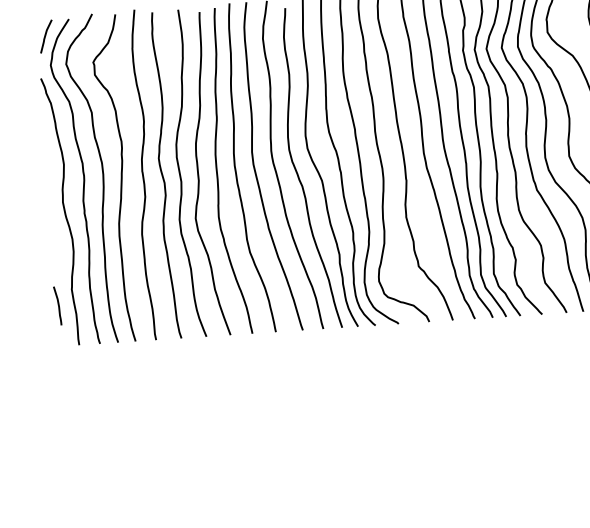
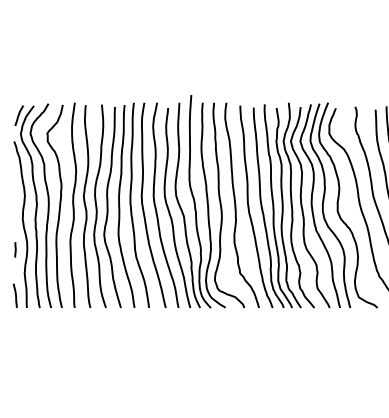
line: (54, 252) -> (15, 249), added
line: (58, 305) -> (15, 295), moved

